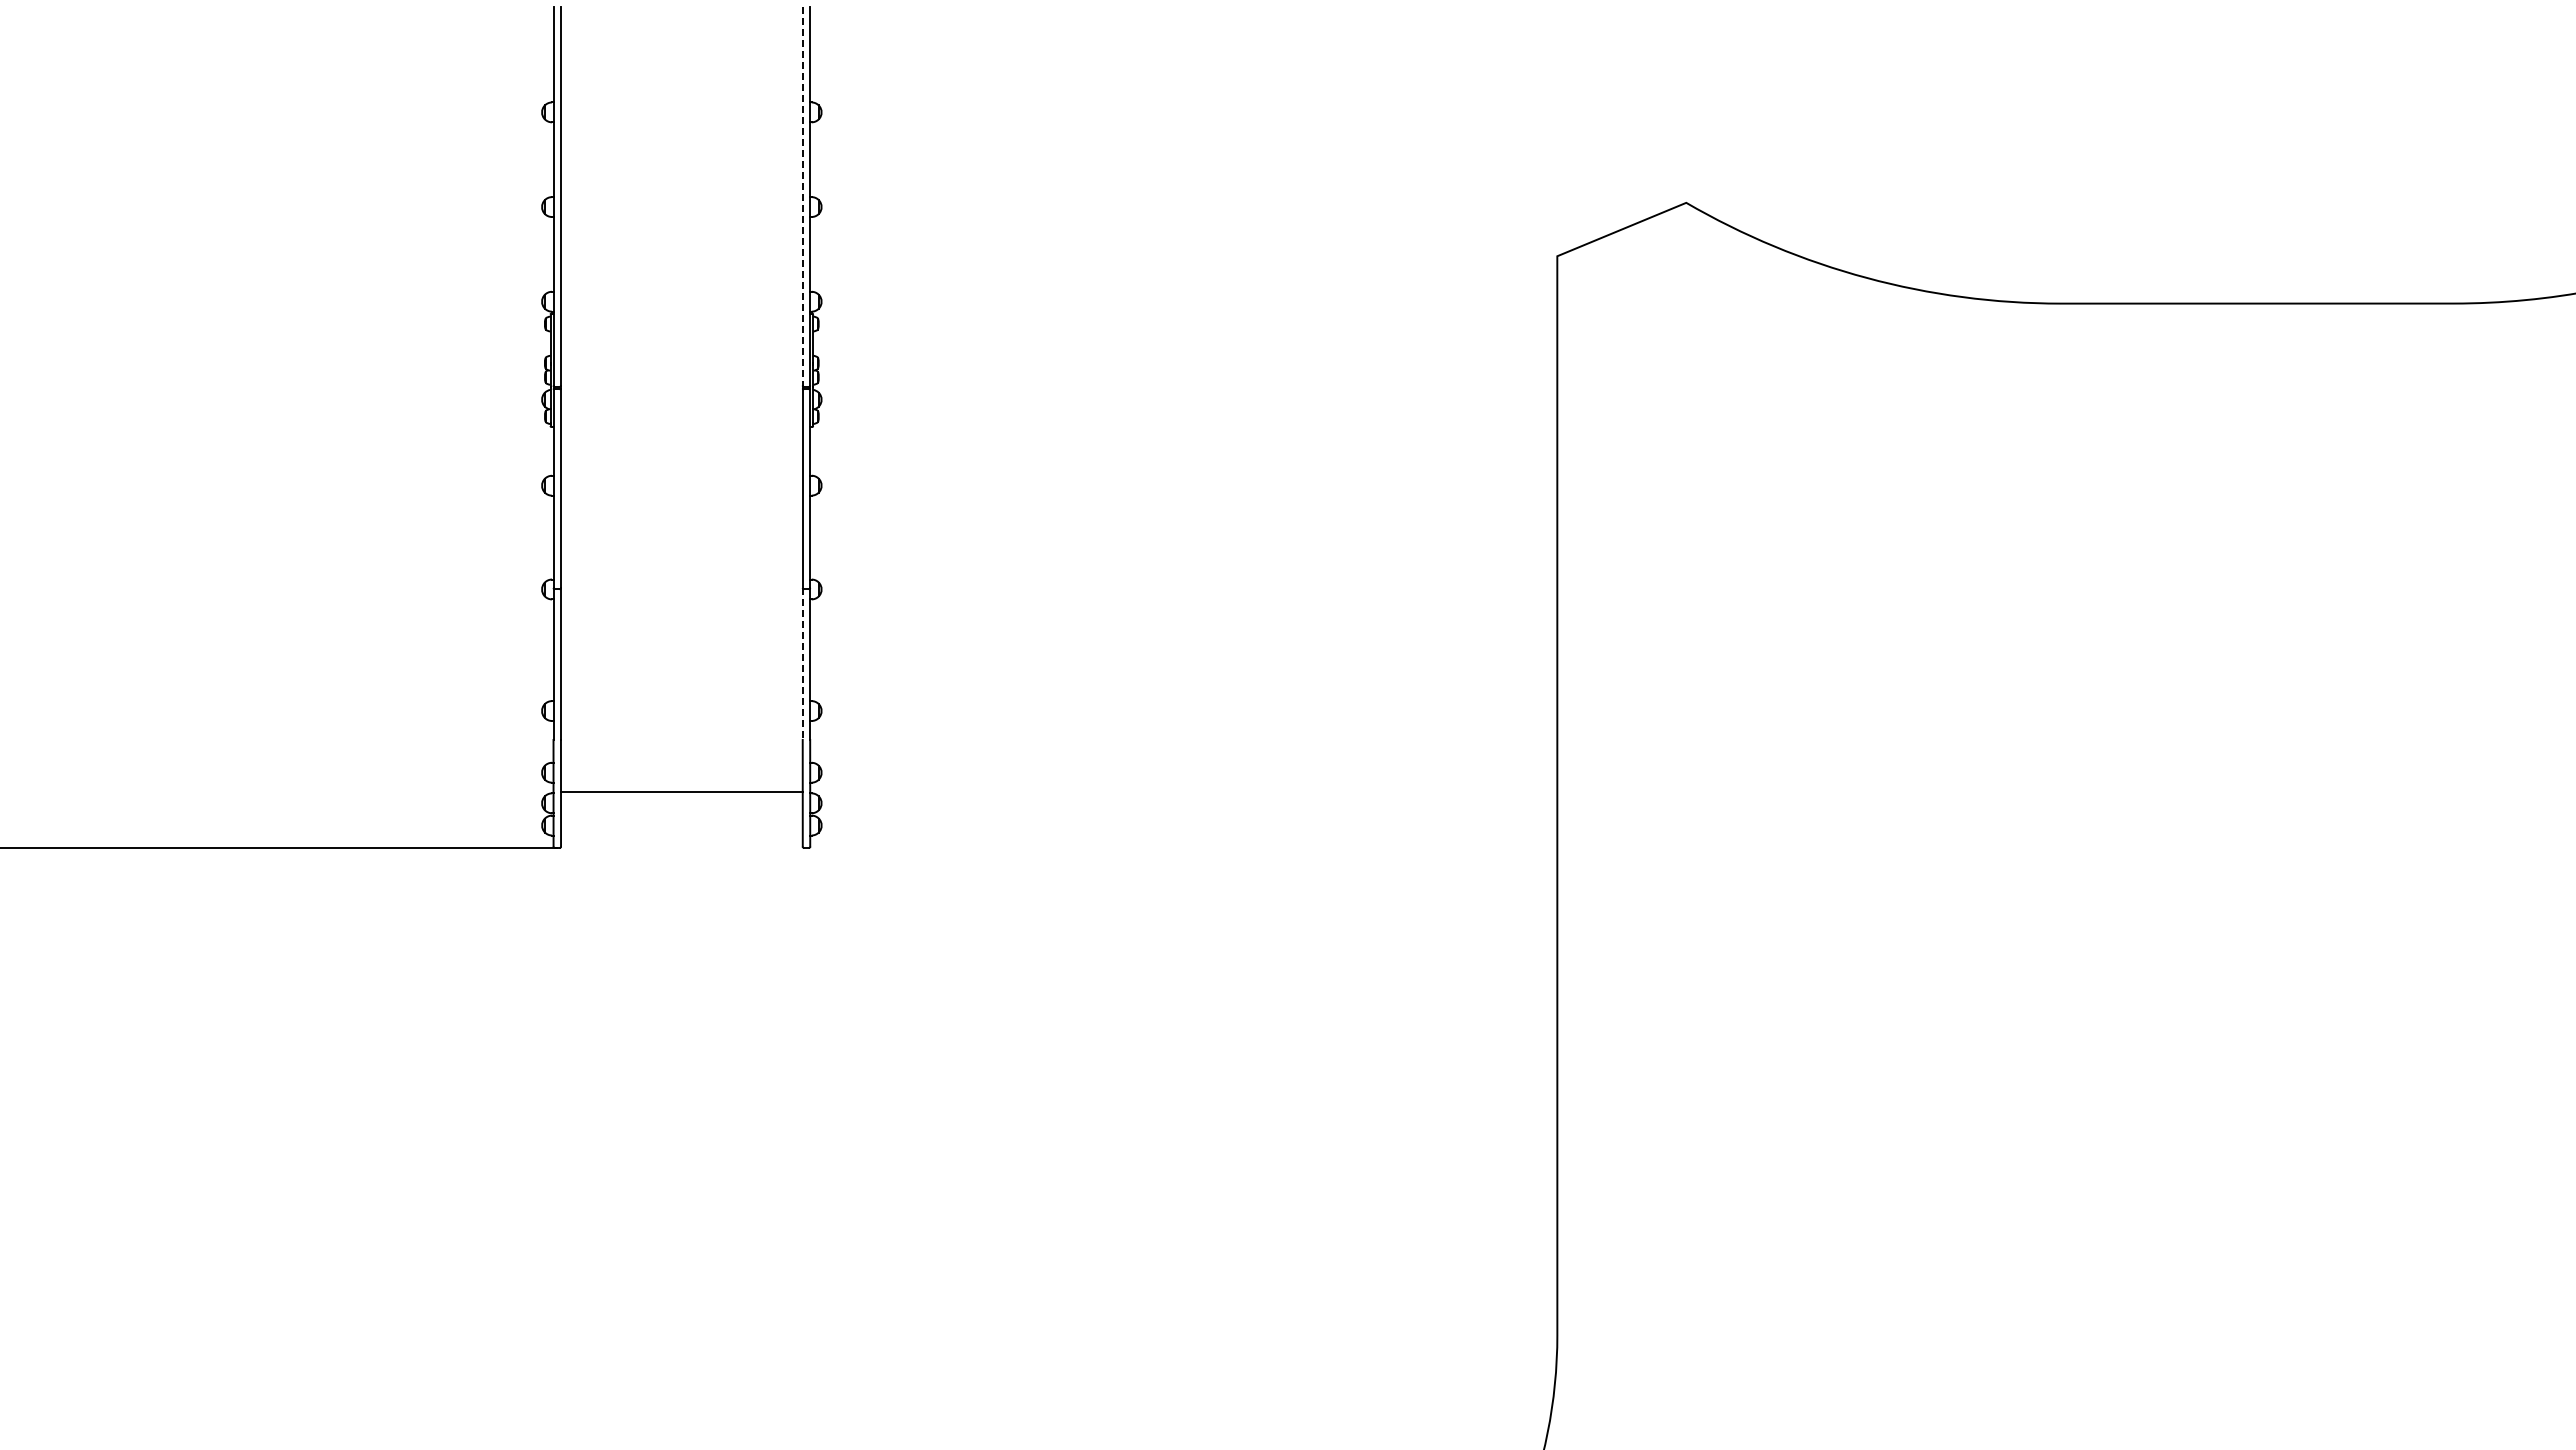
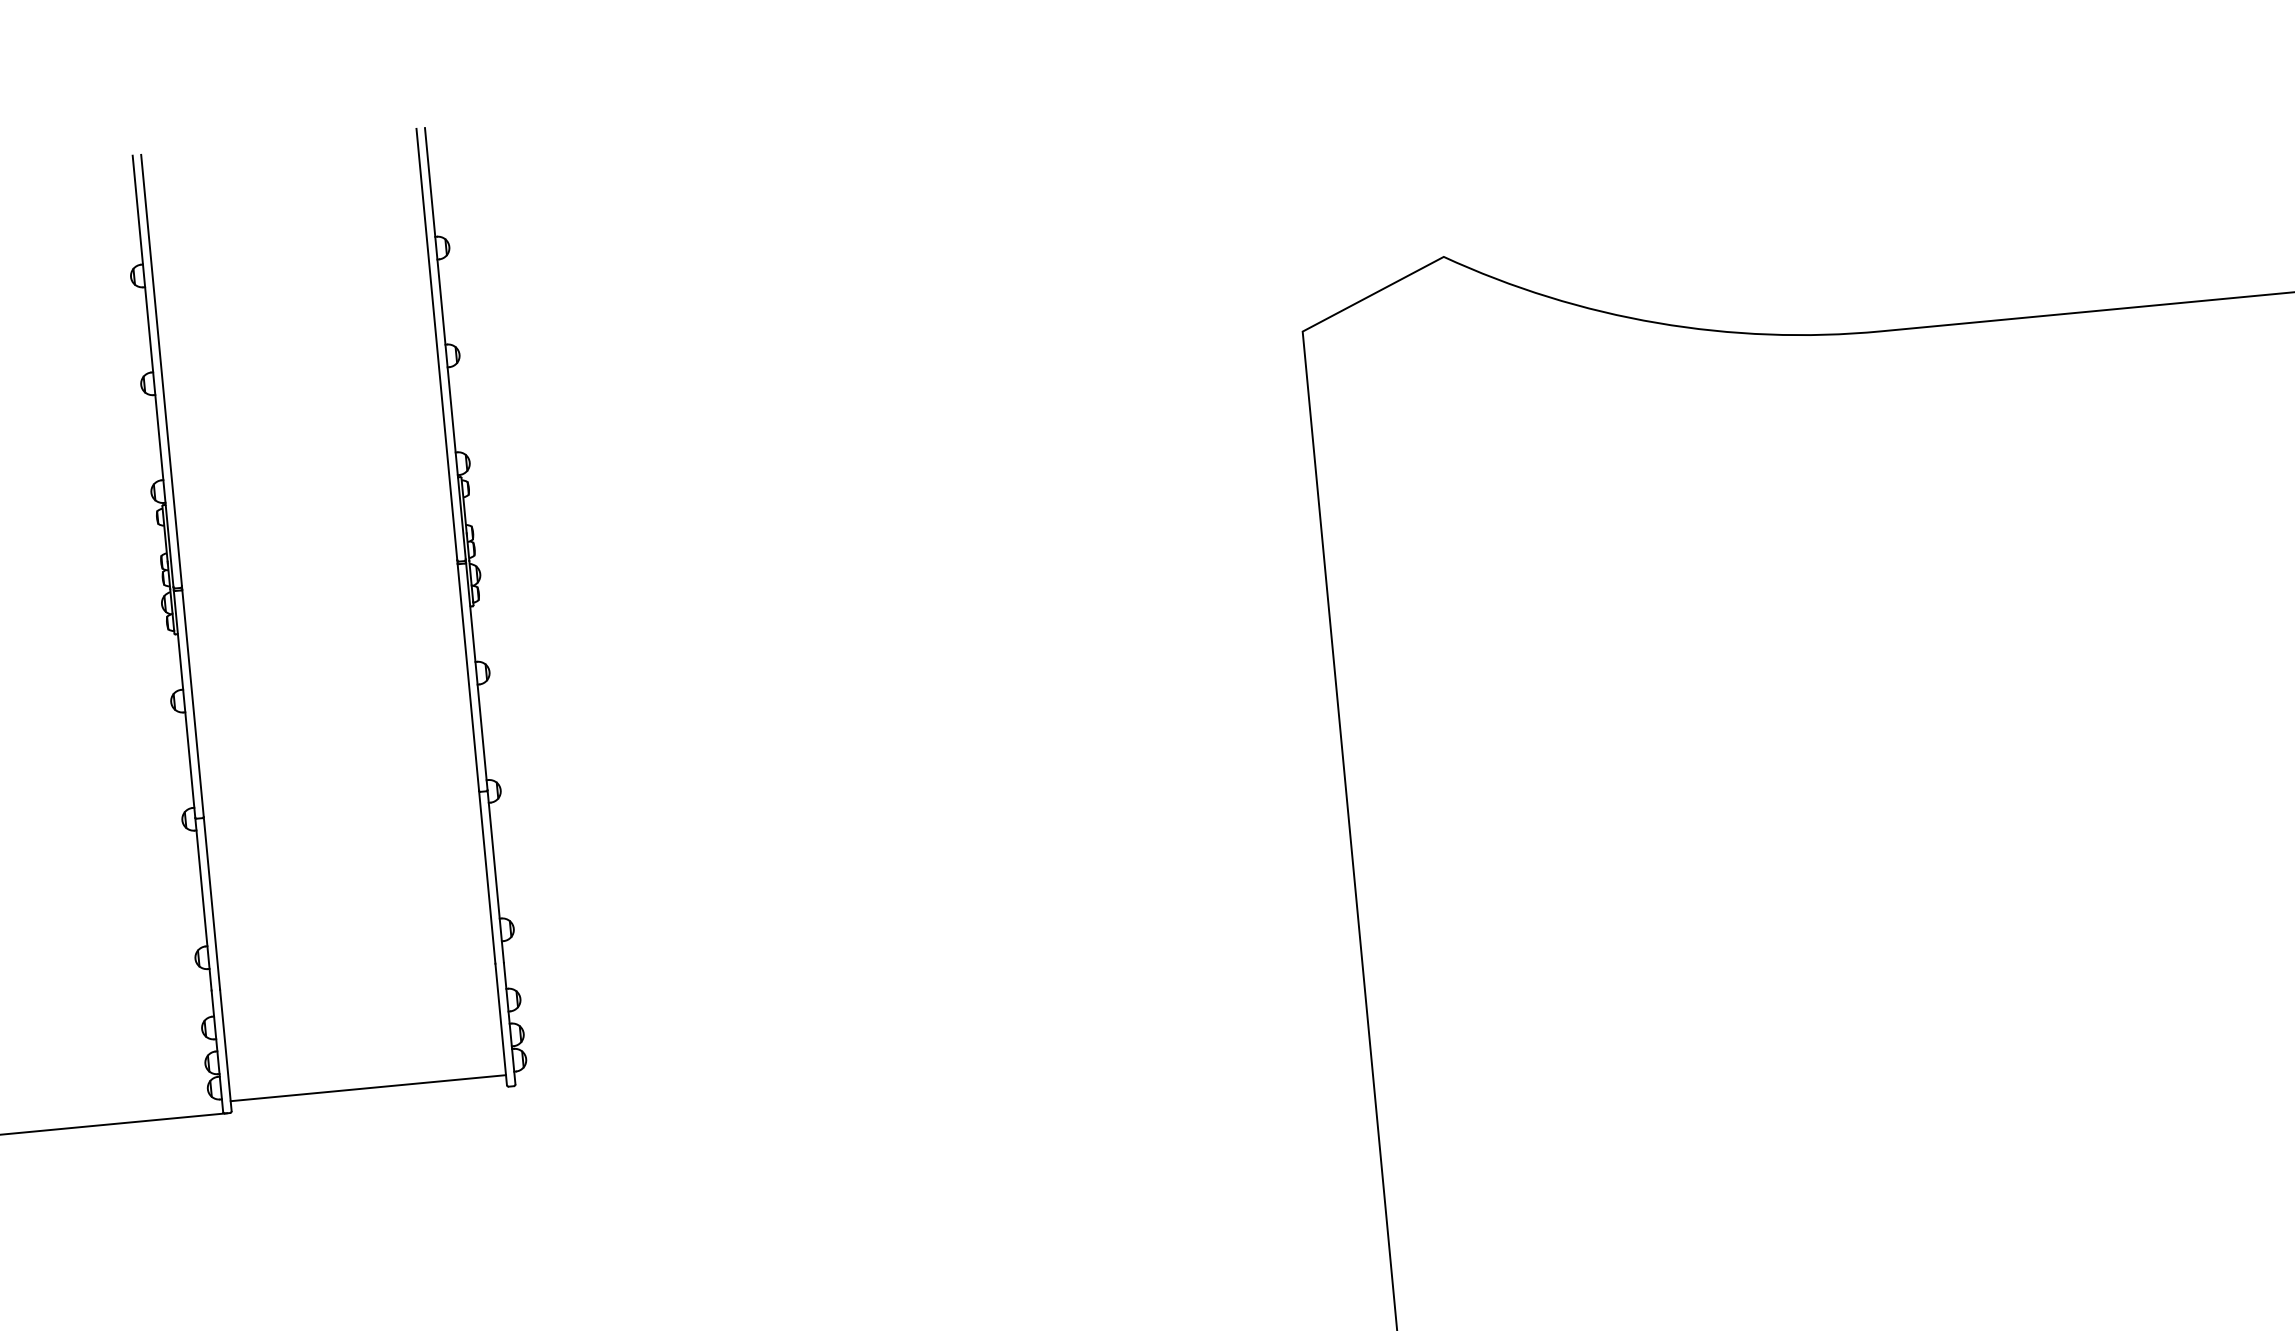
line: (802, 196) -> (436, 344), dashed -> solid
line: (802, 664) -> (487, 877), dashed -> solid
line: (681, 791) -> (367, 1087), moved

